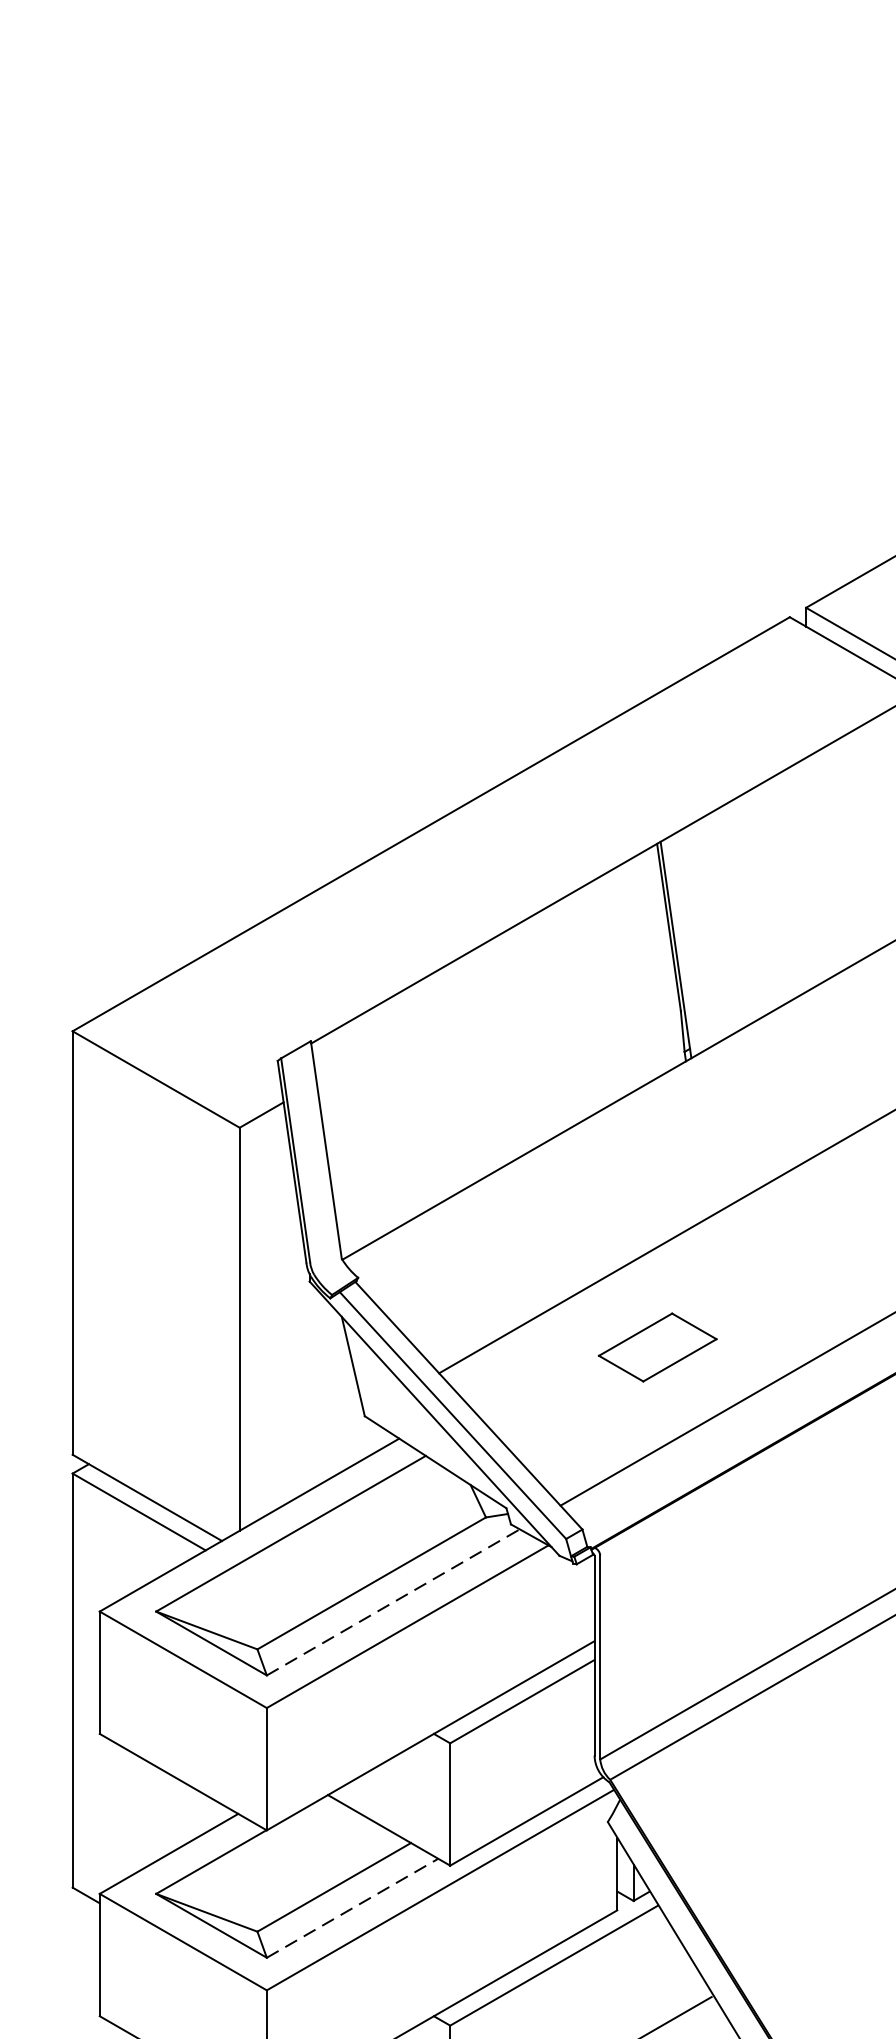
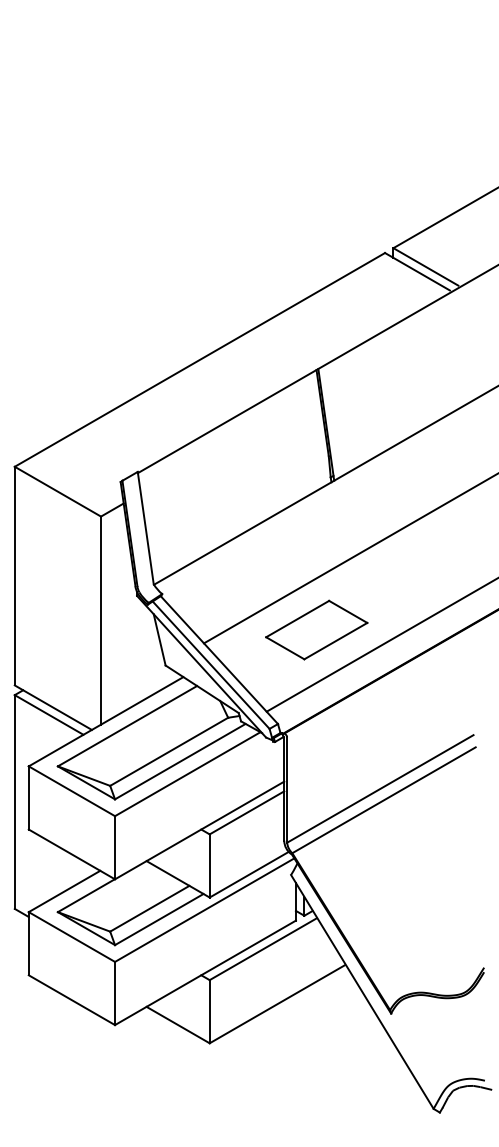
part: (657, 1346) -> (316, 629), size x1.67
line: (393, 1602) -> (180, 761), dashed -> solid
line: (352, 1908) -> (159, 919), dashed -> solid

